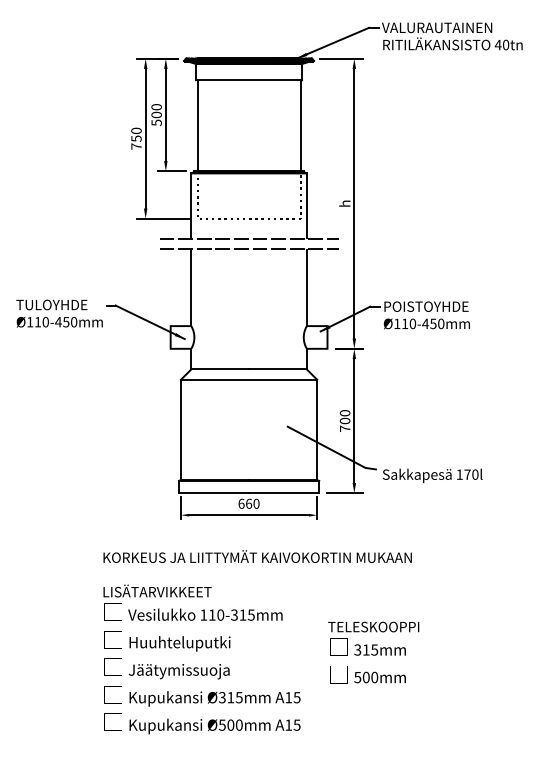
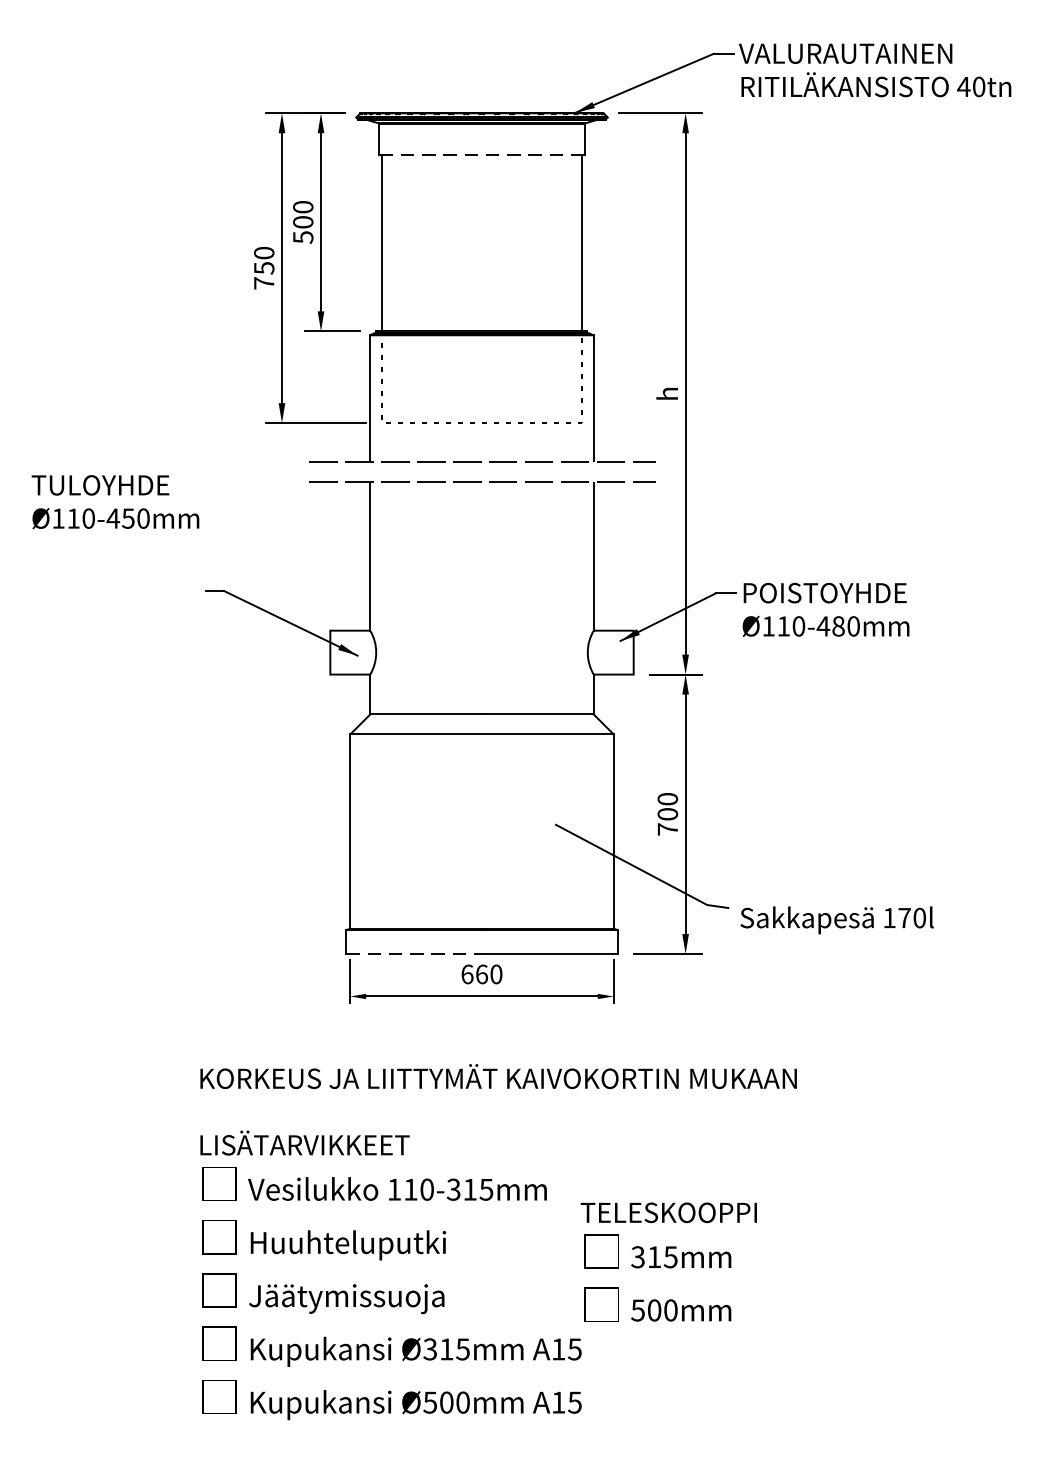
line: (248, 80) -> (480, 155), solid -> dashed
text: (59, 313) -> (115, 501), moved
text: (433, 323) -> (838, 625), Ø110-450mm -> Ø110-480mm
line: (214, 493) -> (415, 954), solid -> dashed
text: (373, 652) -> (668, 1262), moved

